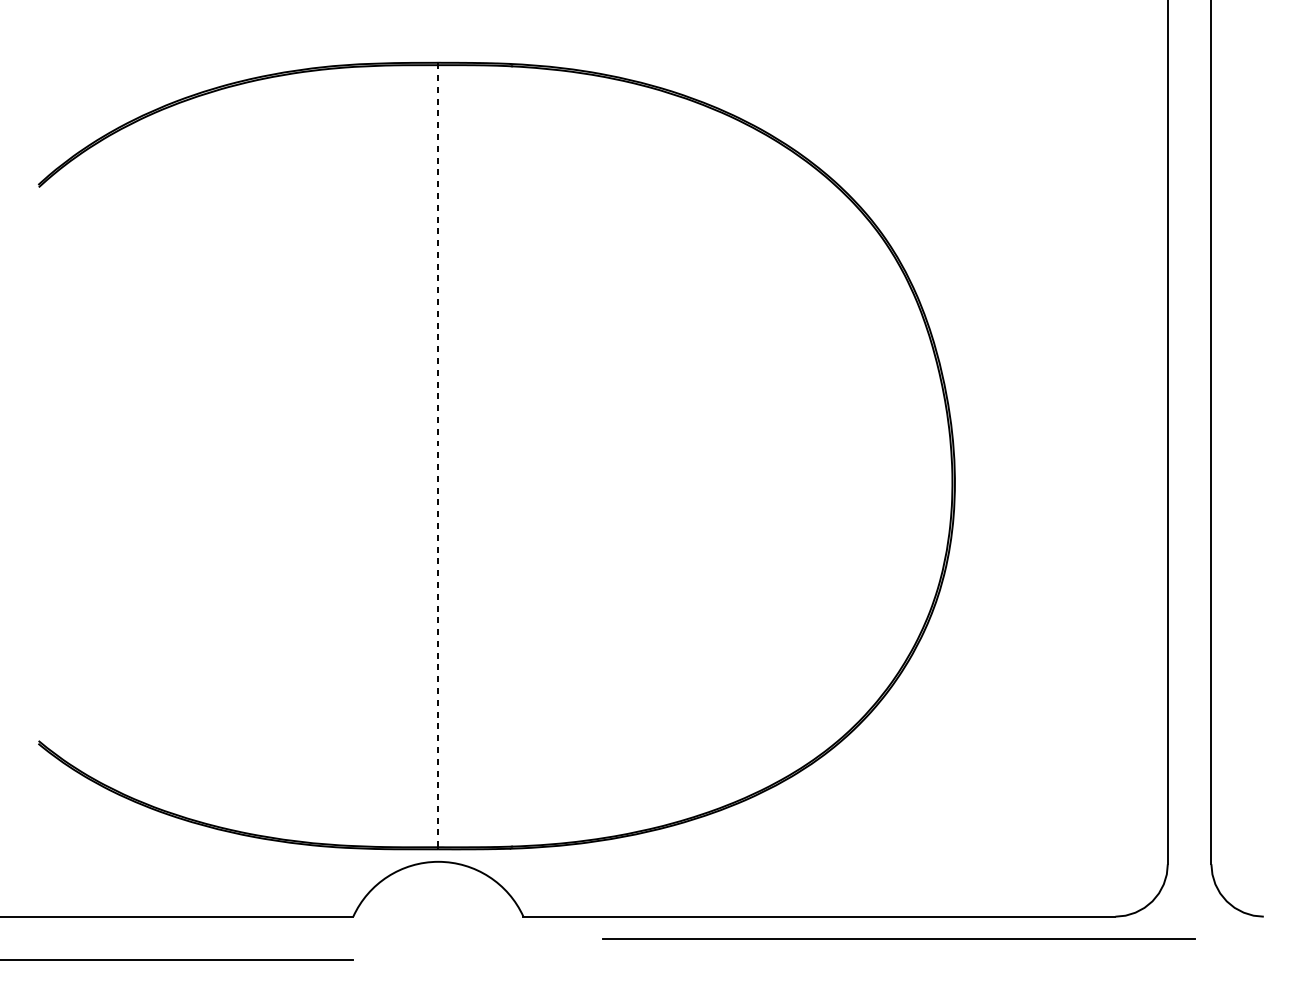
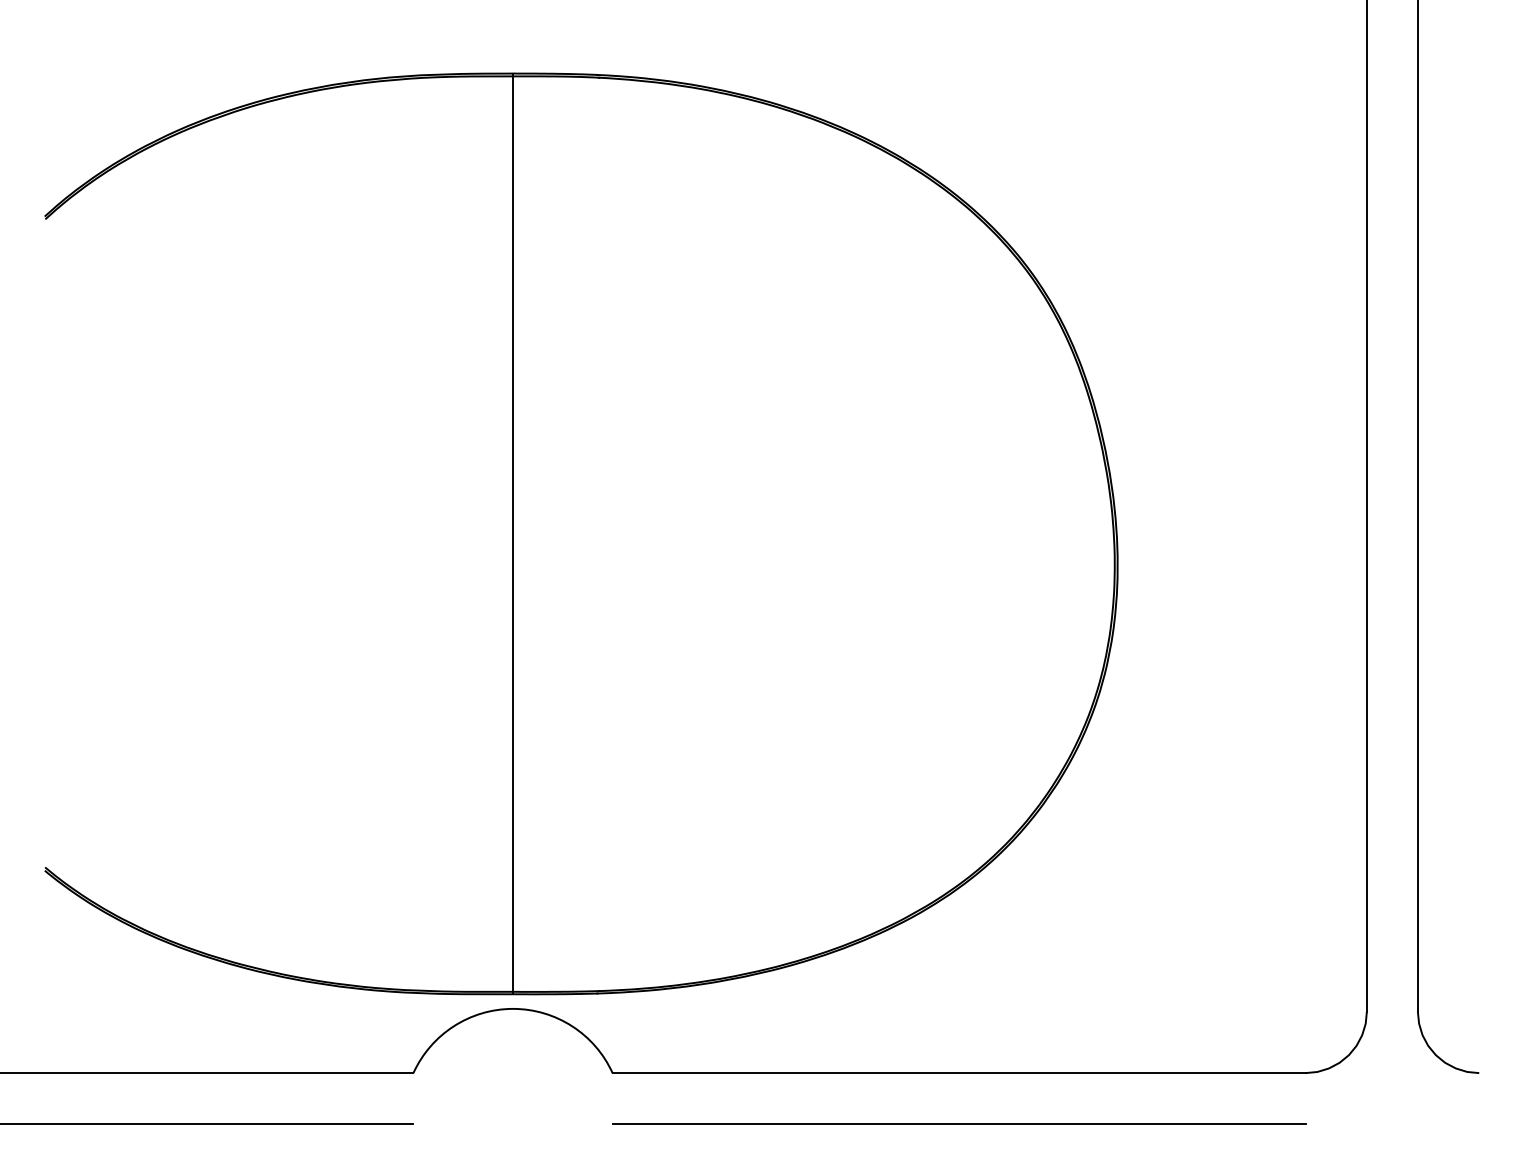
line: (438, 456) -> (513, 534), dashed -> solid
line: (899, 938) -> (959, 1123), moved

